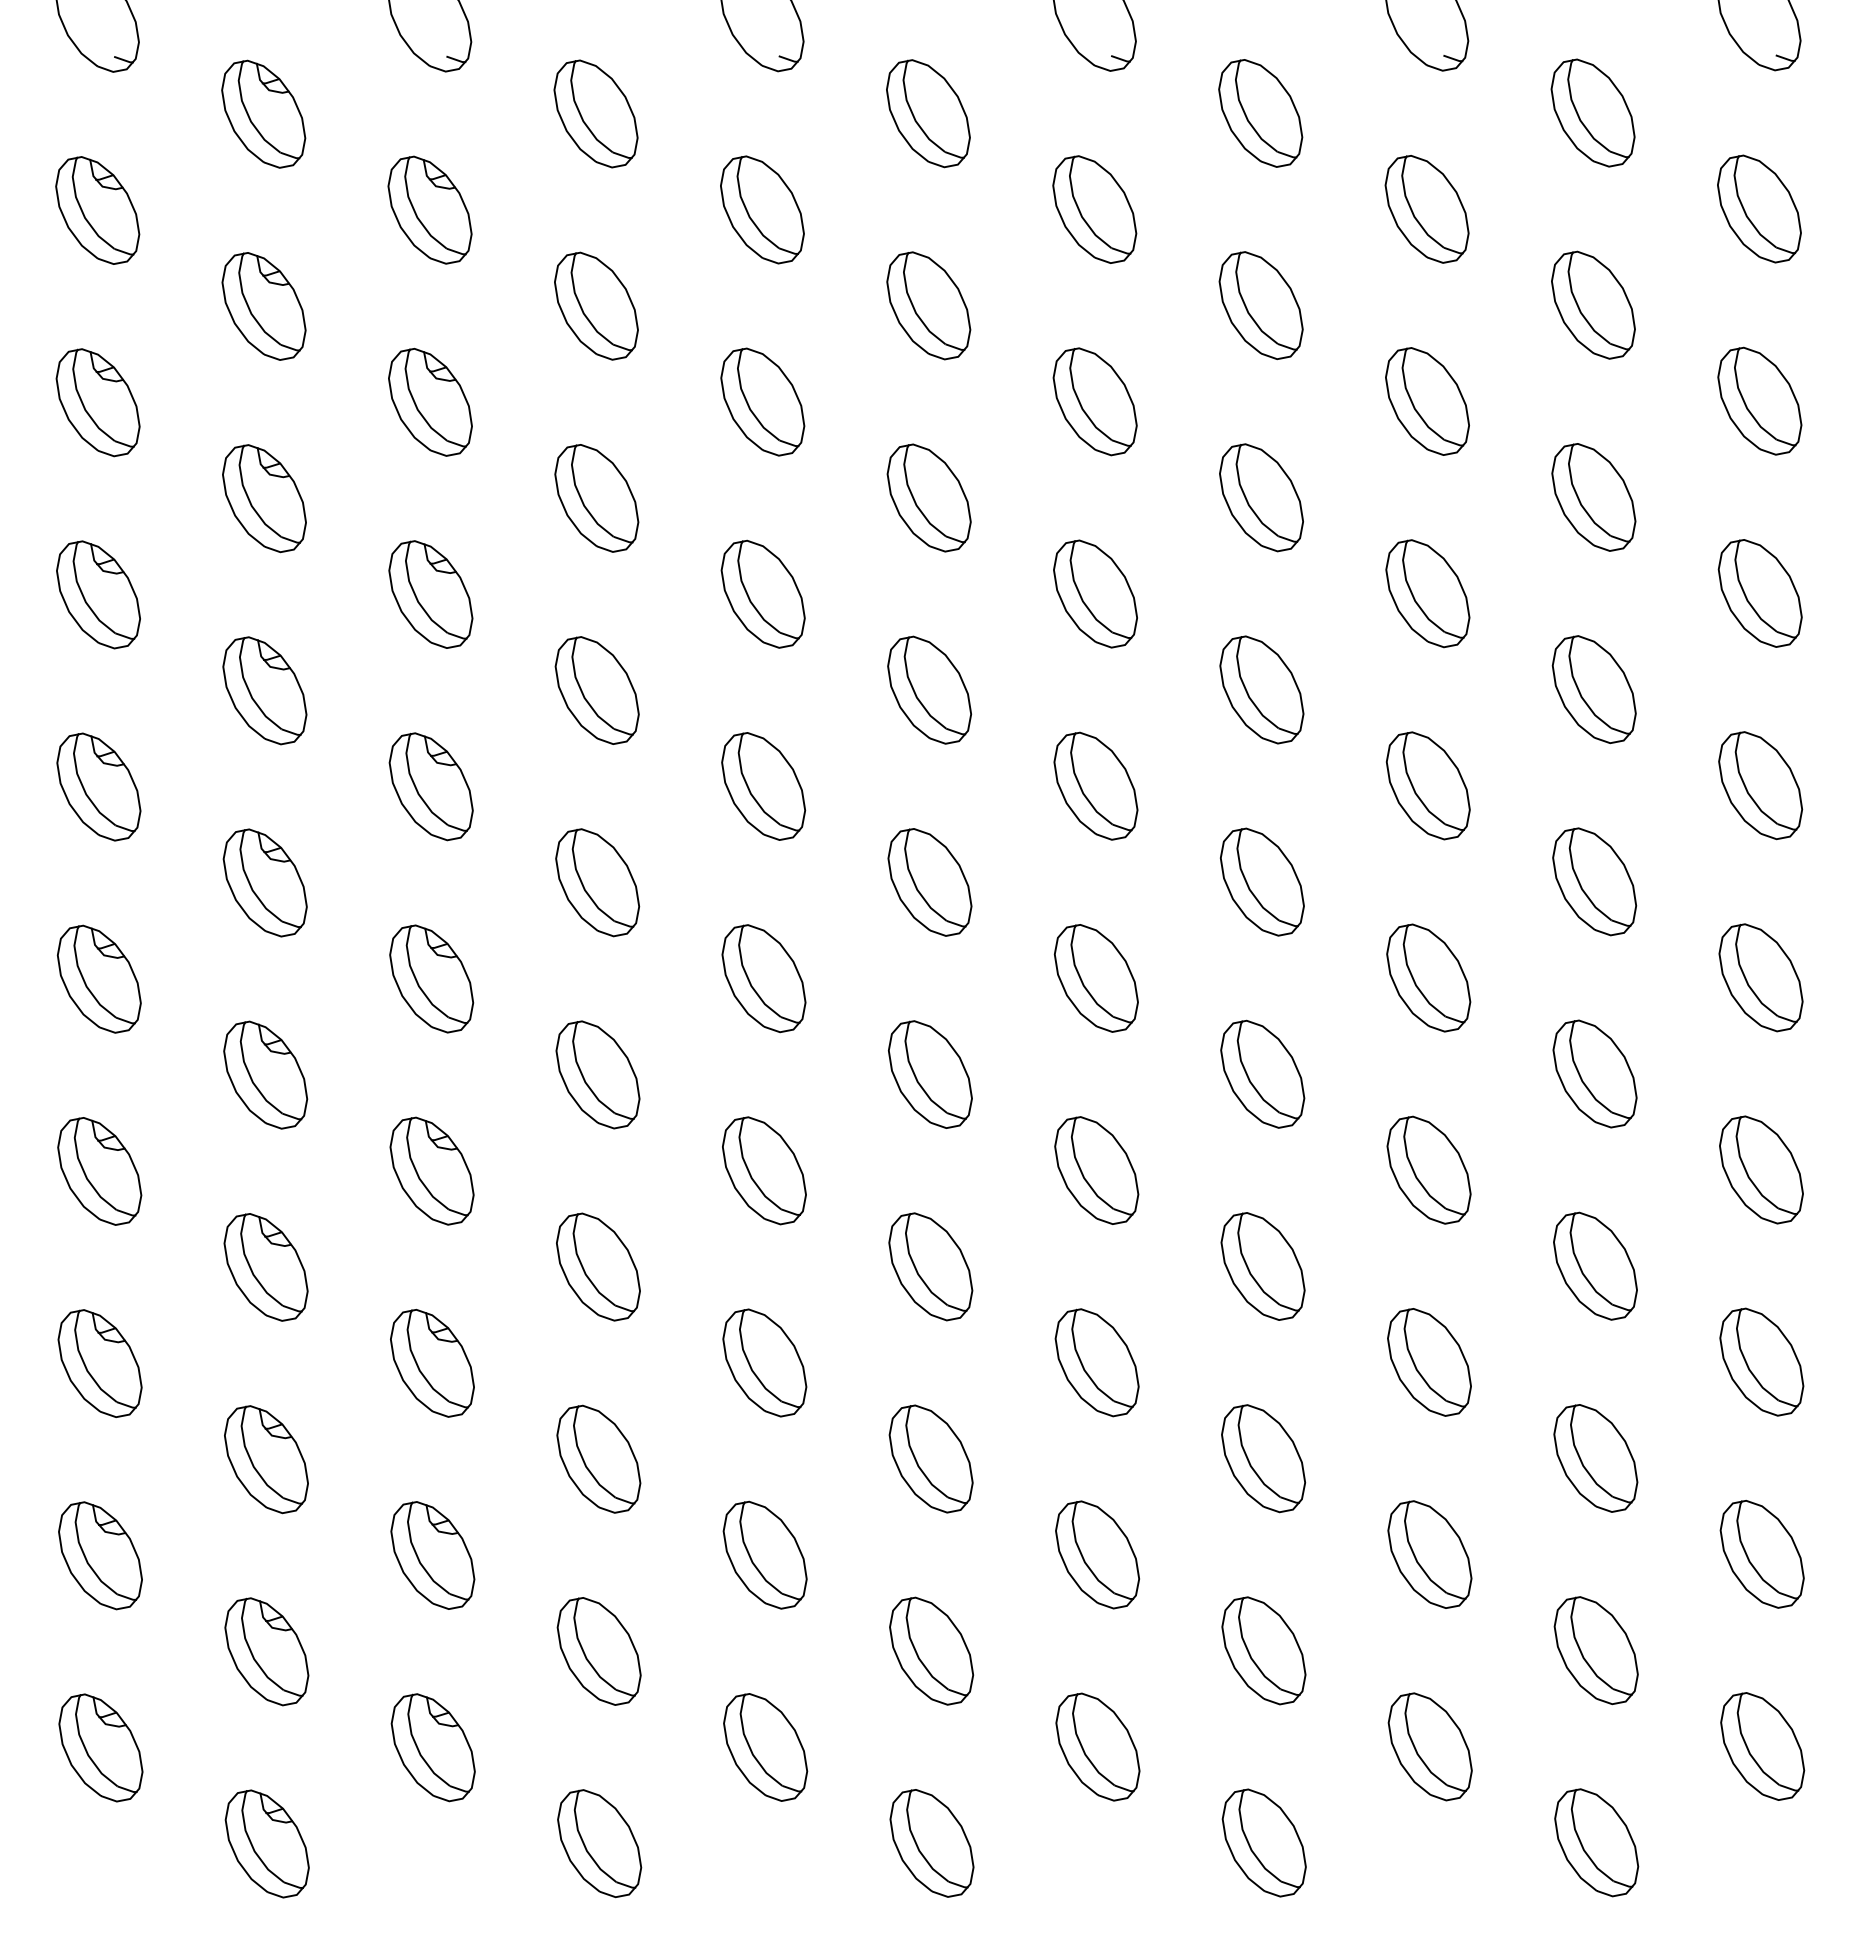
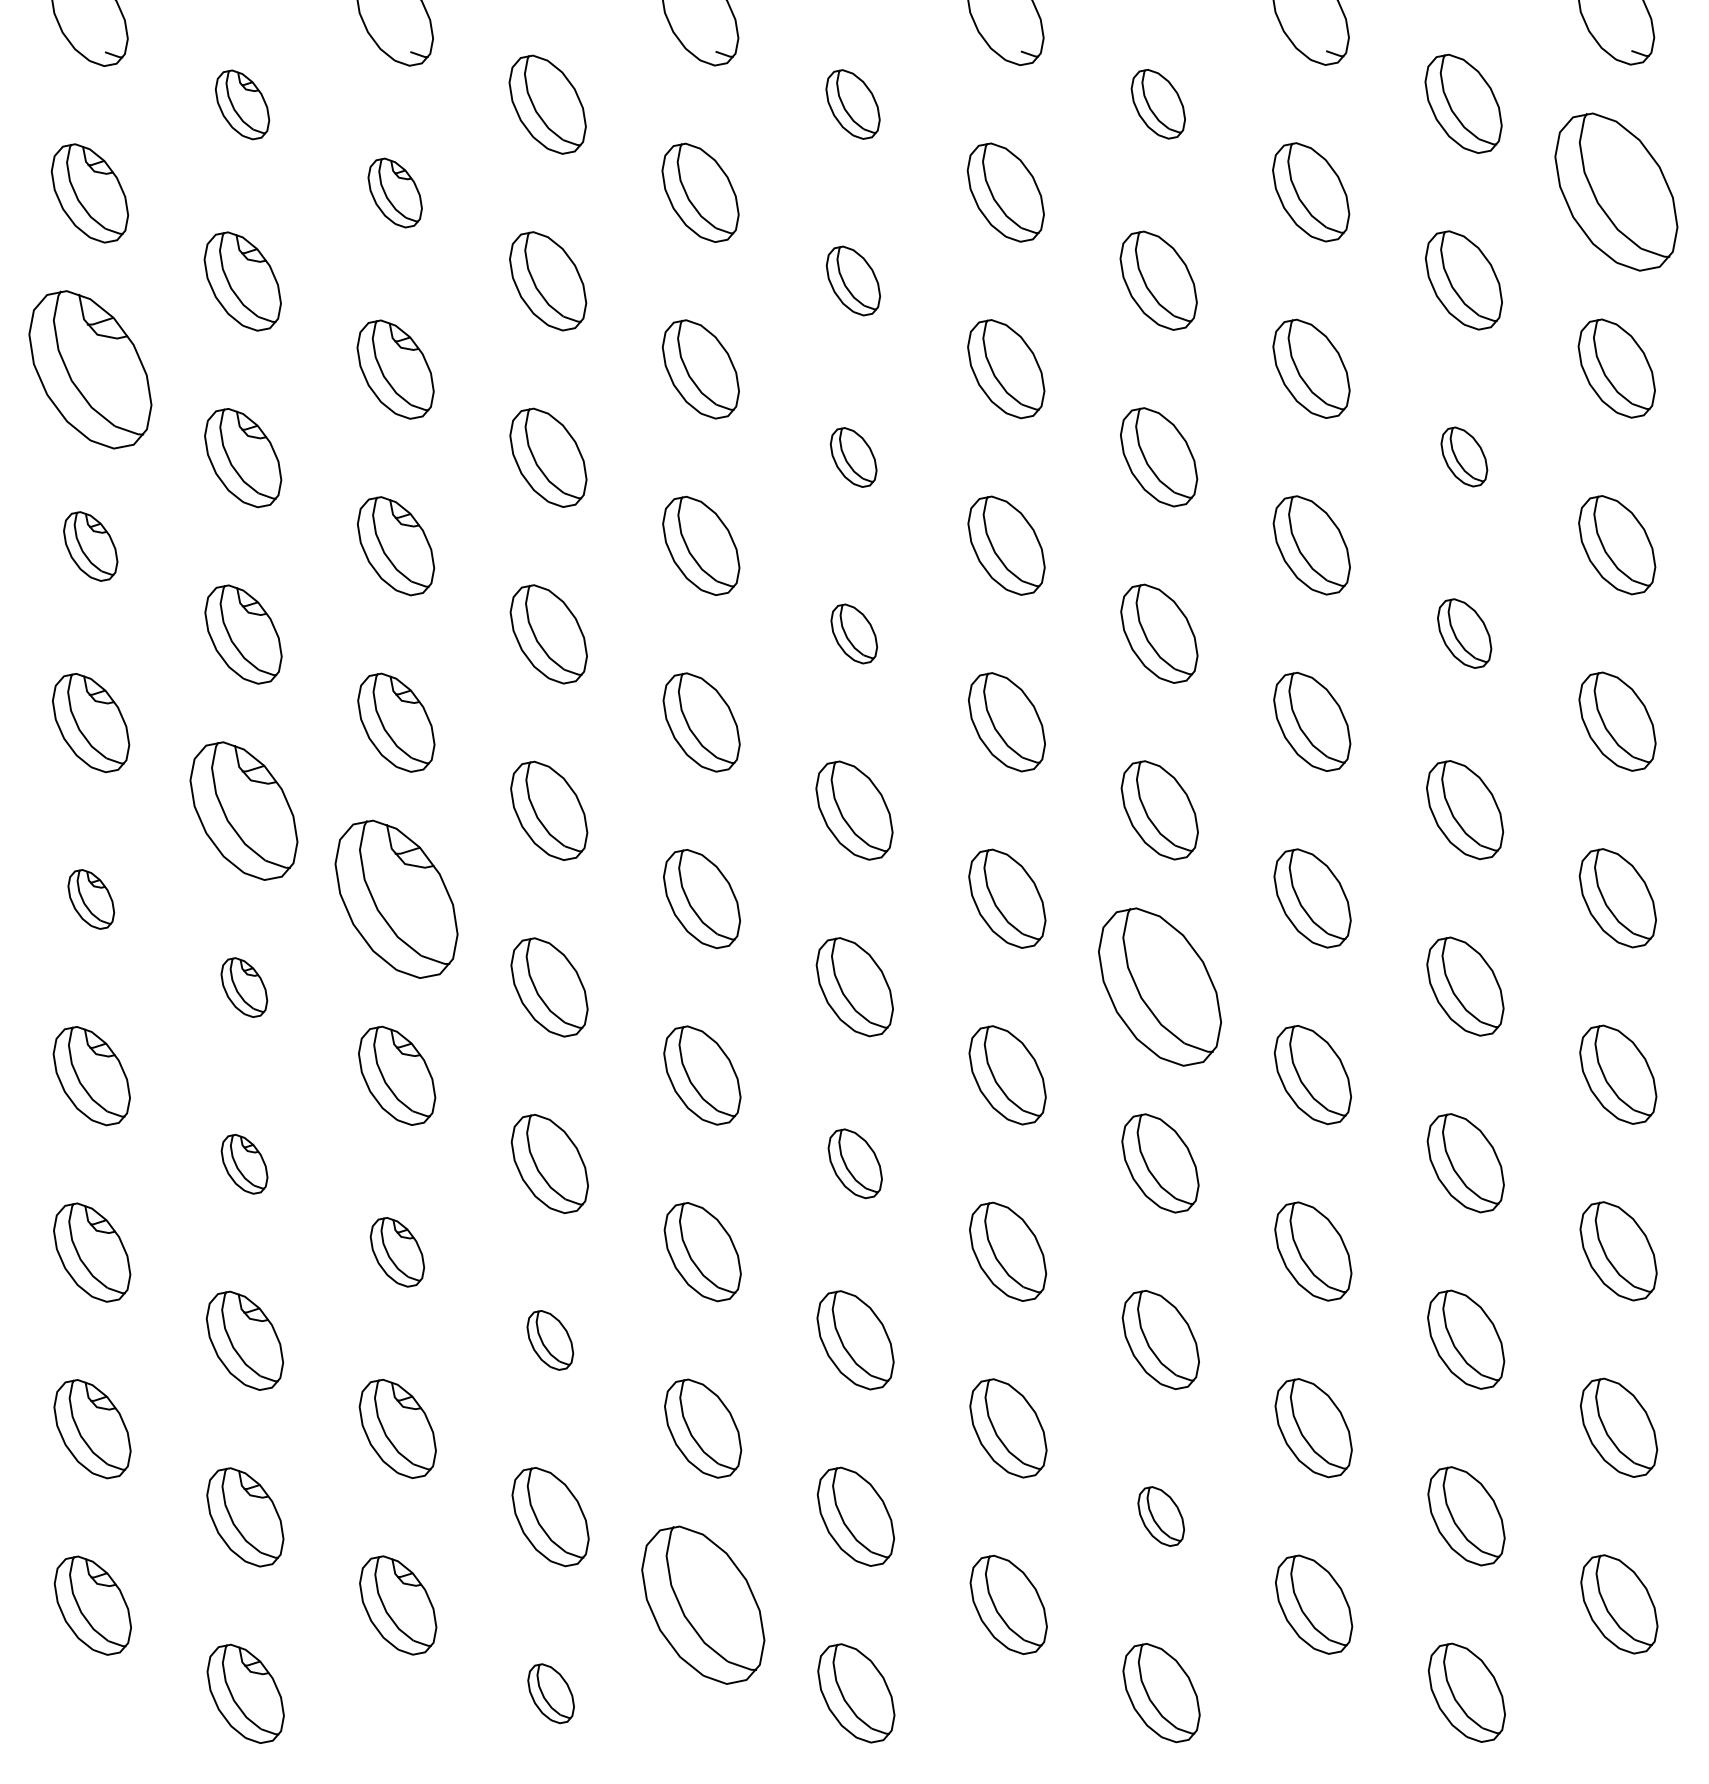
part: (263, 113) -> (242, 104), size x0.7
part: (928, 113) -> (853, 104), size x0.7
part: (1260, 113) -> (1158, 104), size x0.7
part: (1759, 208) -> (1616, 191), size x1.6
part: (429, 209) -> (394, 192), size x0.7
part: (928, 305) -> (853, 280), size x0.7
part: (97, 402) -> (89, 369), size x1.6
part: (928, 497) -> (853, 457), size x0.6
part: (1593, 497) -> (1463, 457), size x0.6
part: (98, 594) -> (90, 546), size x0.7
part: (929, 689) -> (854, 633), size x0.6
part: (1593, 689) -> (1463, 633), size x0.7
part: (264, 882) -> (243, 810), size x1.4
part: (98, 978) -> (90, 898), size x0.6
part: (431, 978) -> (396, 898), size x1.6
part: (1262, 1073) -> (1159, 986), size x1.6
part: (265, 1074) -> (244, 987), size x0.6
part: (930, 1266) -> (854, 1163), size x0.7
part: (265, 1267) -> (244, 1164), size x0.6
part: (432, 1362) -> (397, 1251), size x0.7
part: (598, 1458) -> (549, 1339), size x0.6
part: (1263, 1650) -> (1160, 1516), size x0.6
part: (765, 1747) -> (703, 1605), size x1.6
part: (599, 1843) -> (550, 1693), size x0.6

